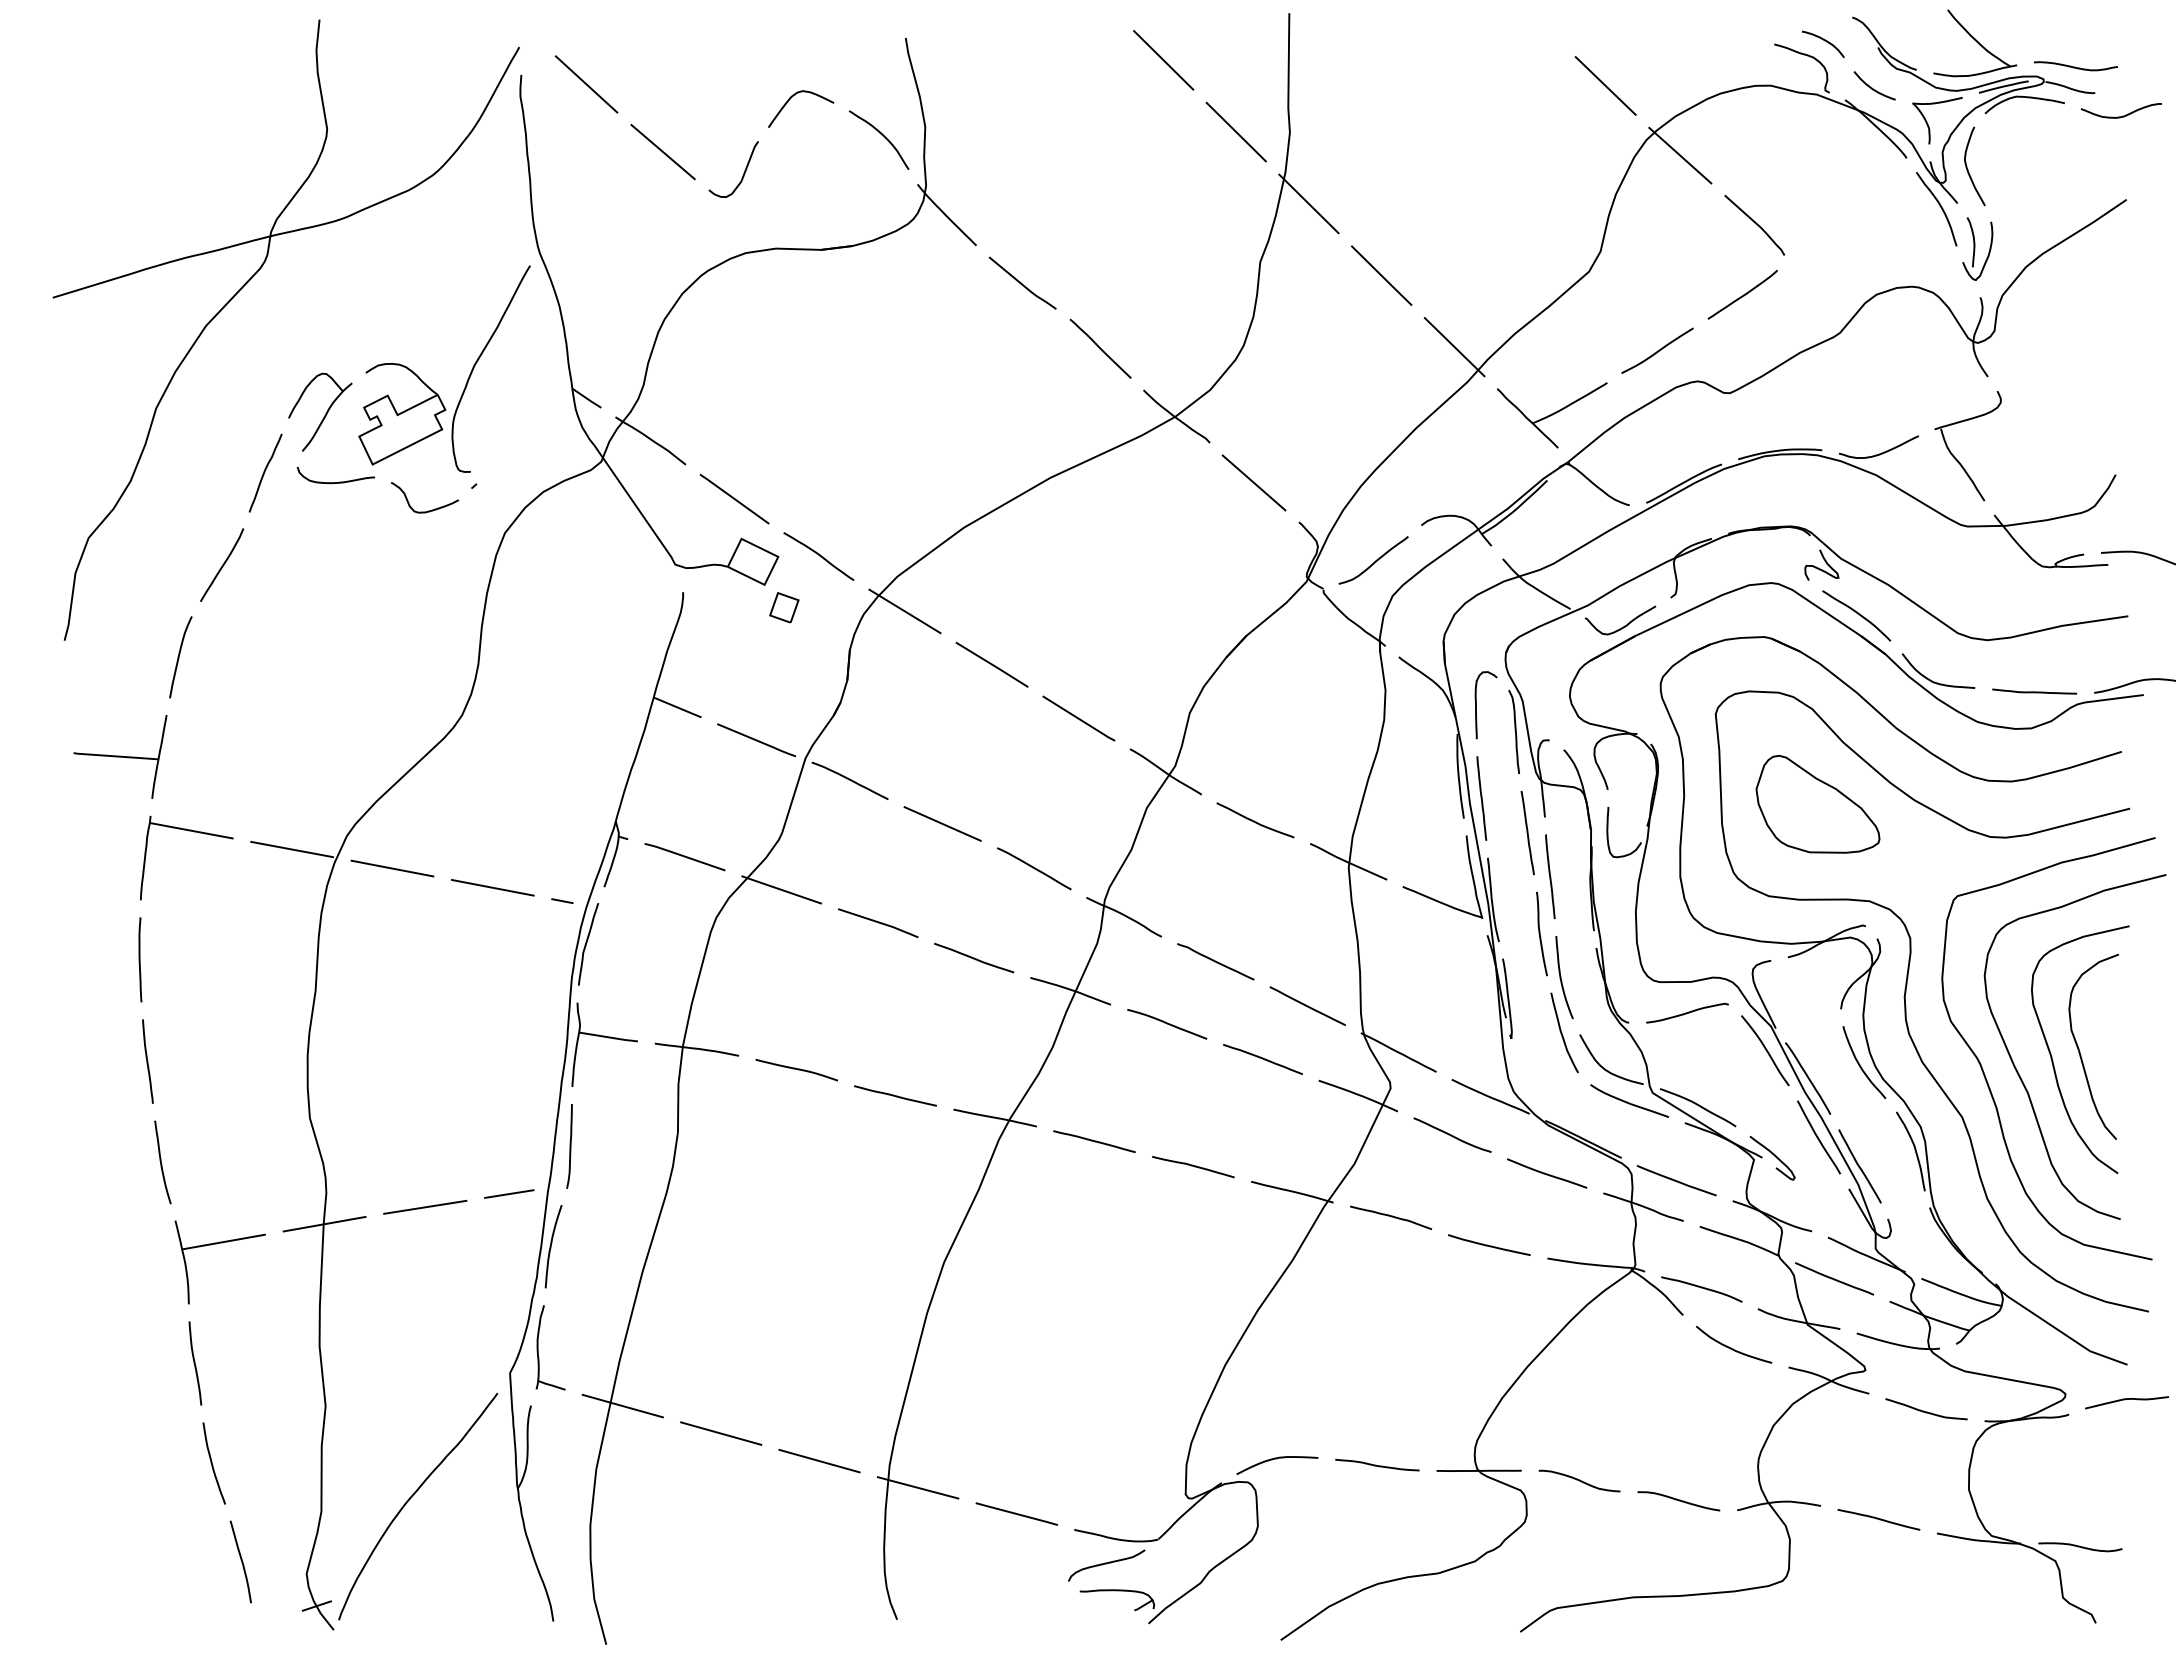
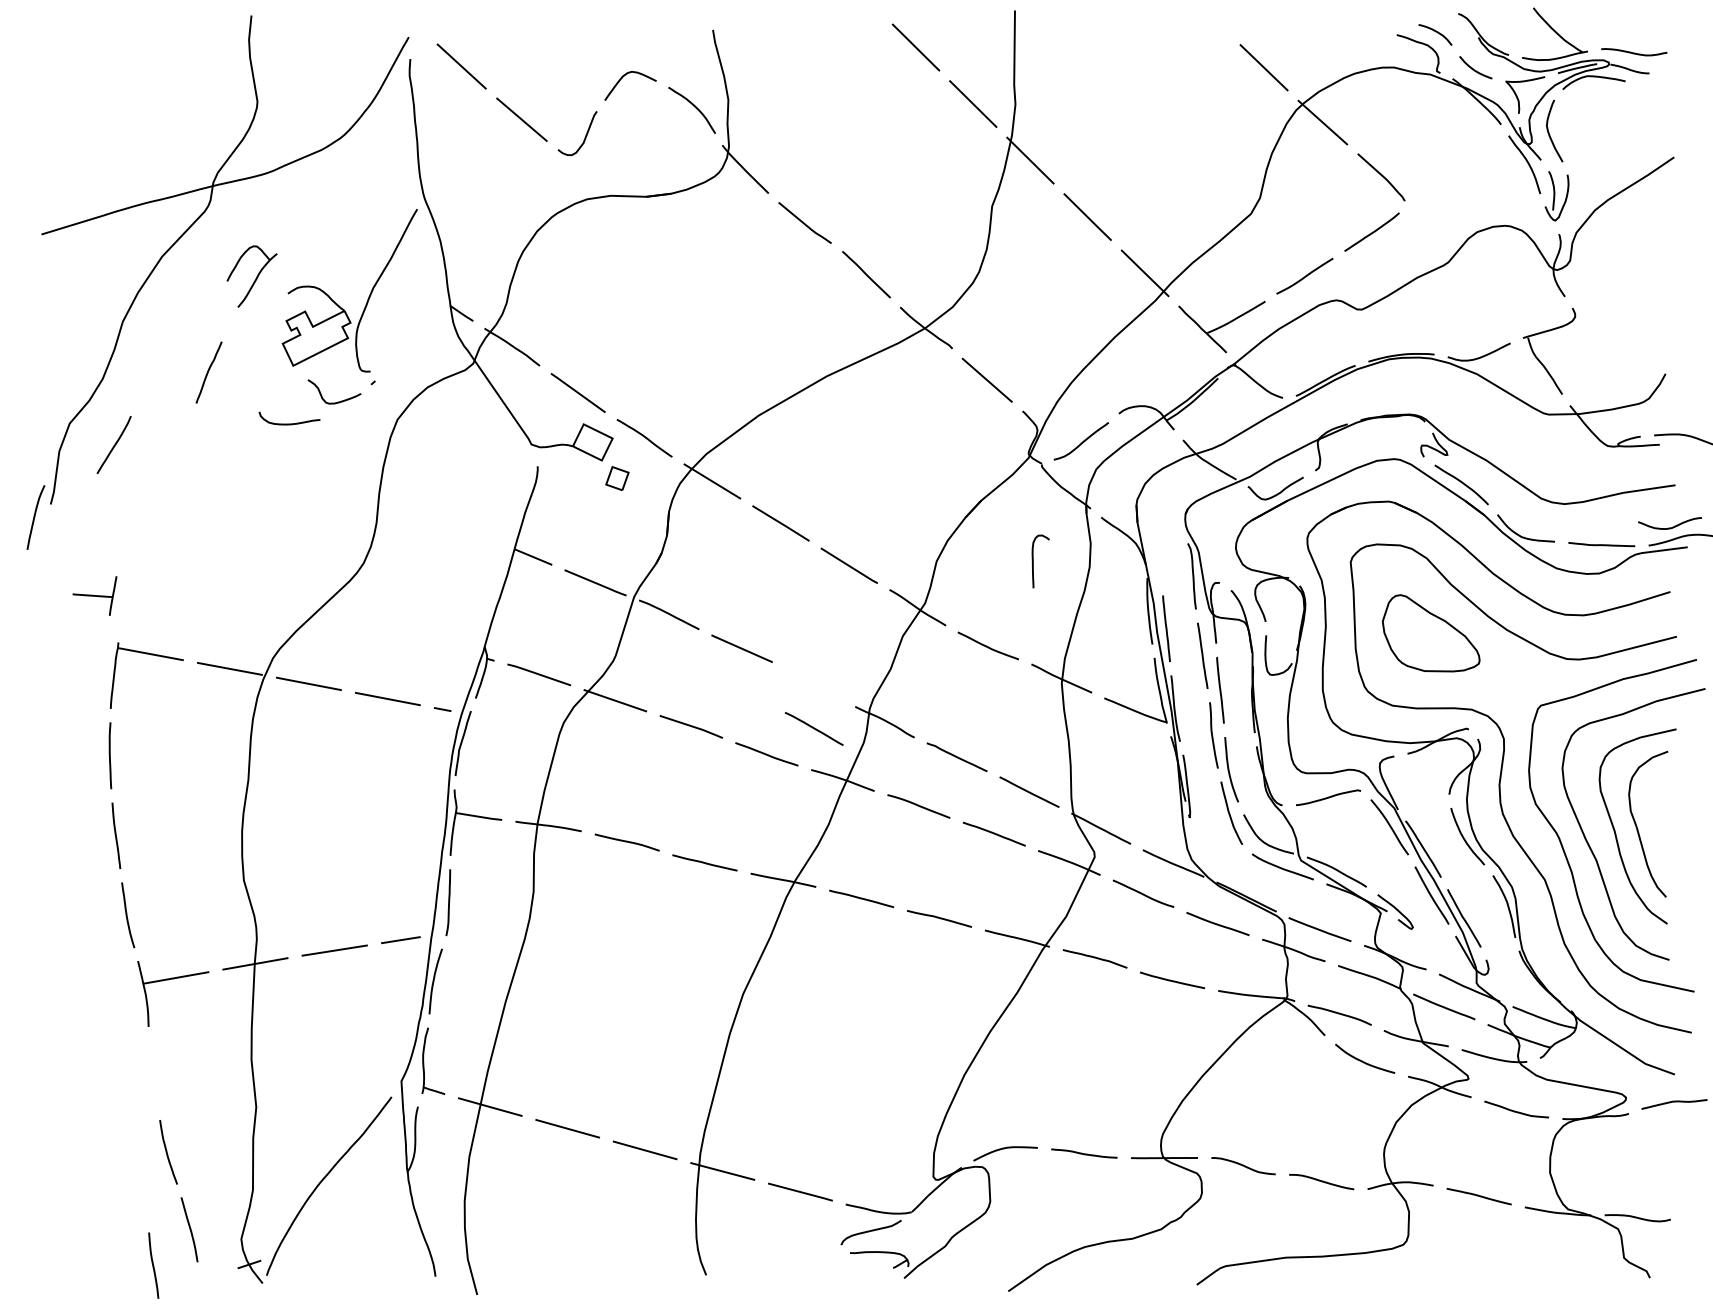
curve: (2122, 115) -> (1670, 527), moved
part: (320, 411) -> (252, 276), moved
curve: (335, 482) -> (289, 424), moved
curve: (222, 564) -> (114, 444), moved
curve: (179, 657) -> (34, 517), moved
curve: (1476, 705) -> (1033, 561), moved
part: (120, 756) -> (94, 595), size x0.6
curve: (1034, 868) -> (814, 728), moved
curve: (195, 1363) -> (153, 1265), moved

